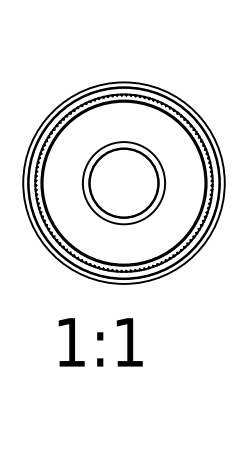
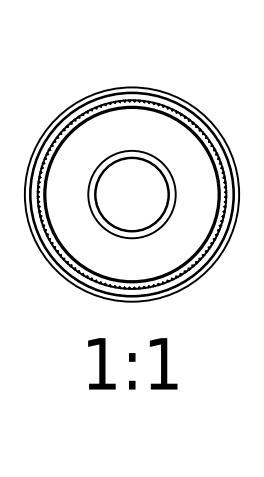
text: (100, 342) -> (132, 363), moved

